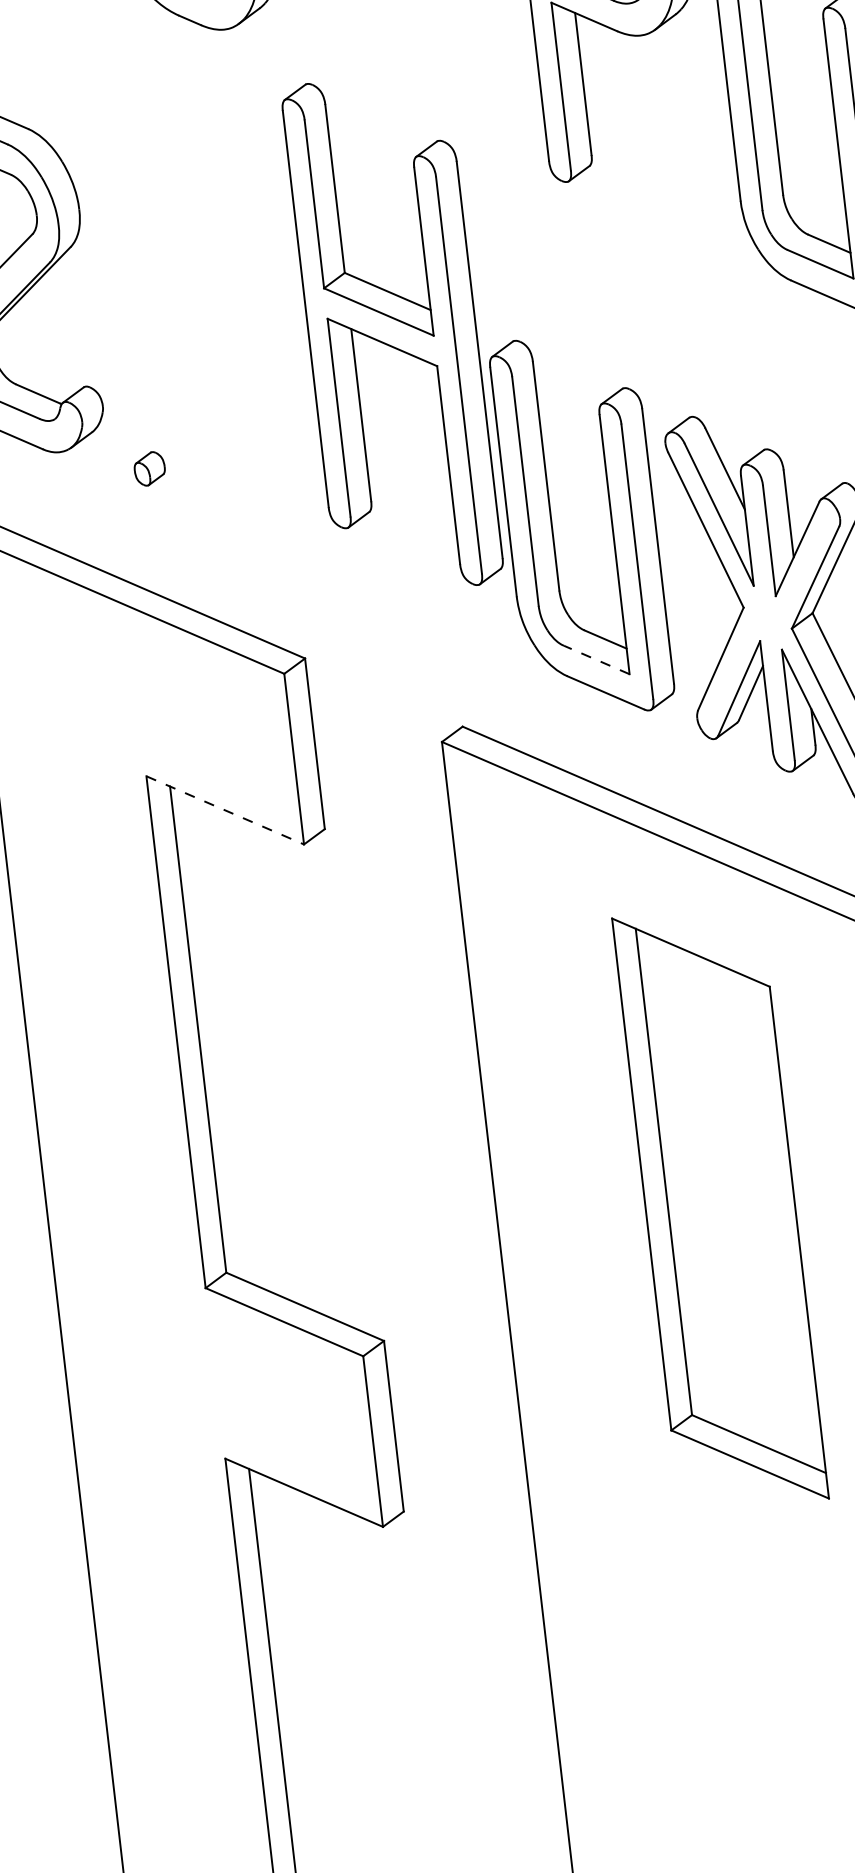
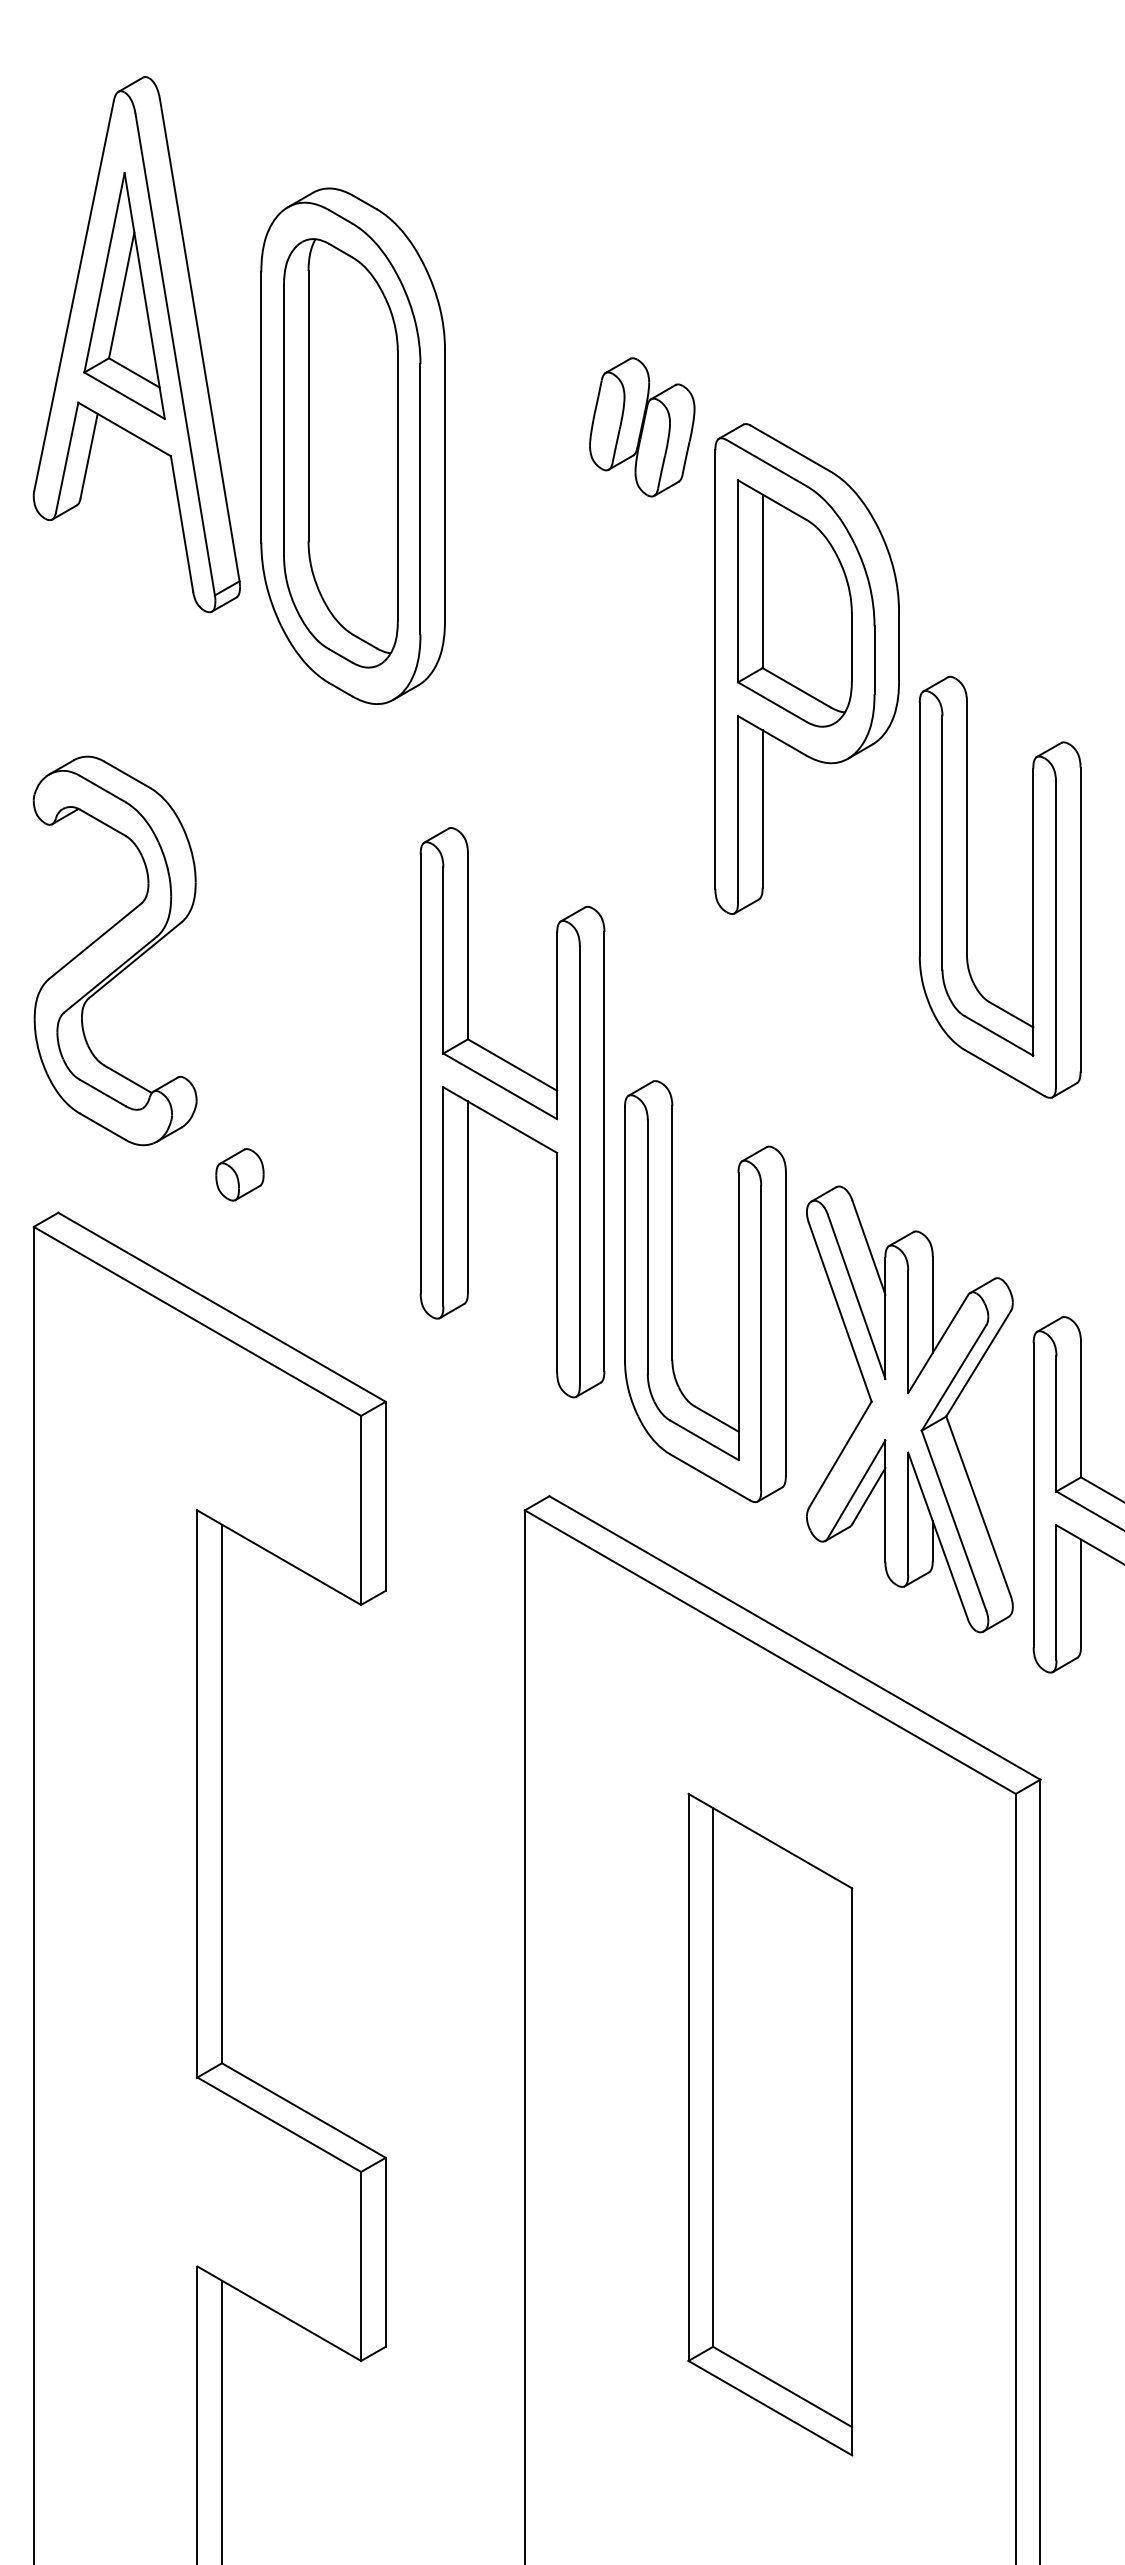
part: (392, 334) -> (512, 1112), moved
part: (149, 468) -> (239, 1174), size x1.43
line: (596, 660) -> (704, 1440), dashed -> solid
line: (225, 810) -> (279, 1557), dashed -> solid
part: (720, 1208) -> (770, 2124), moved

